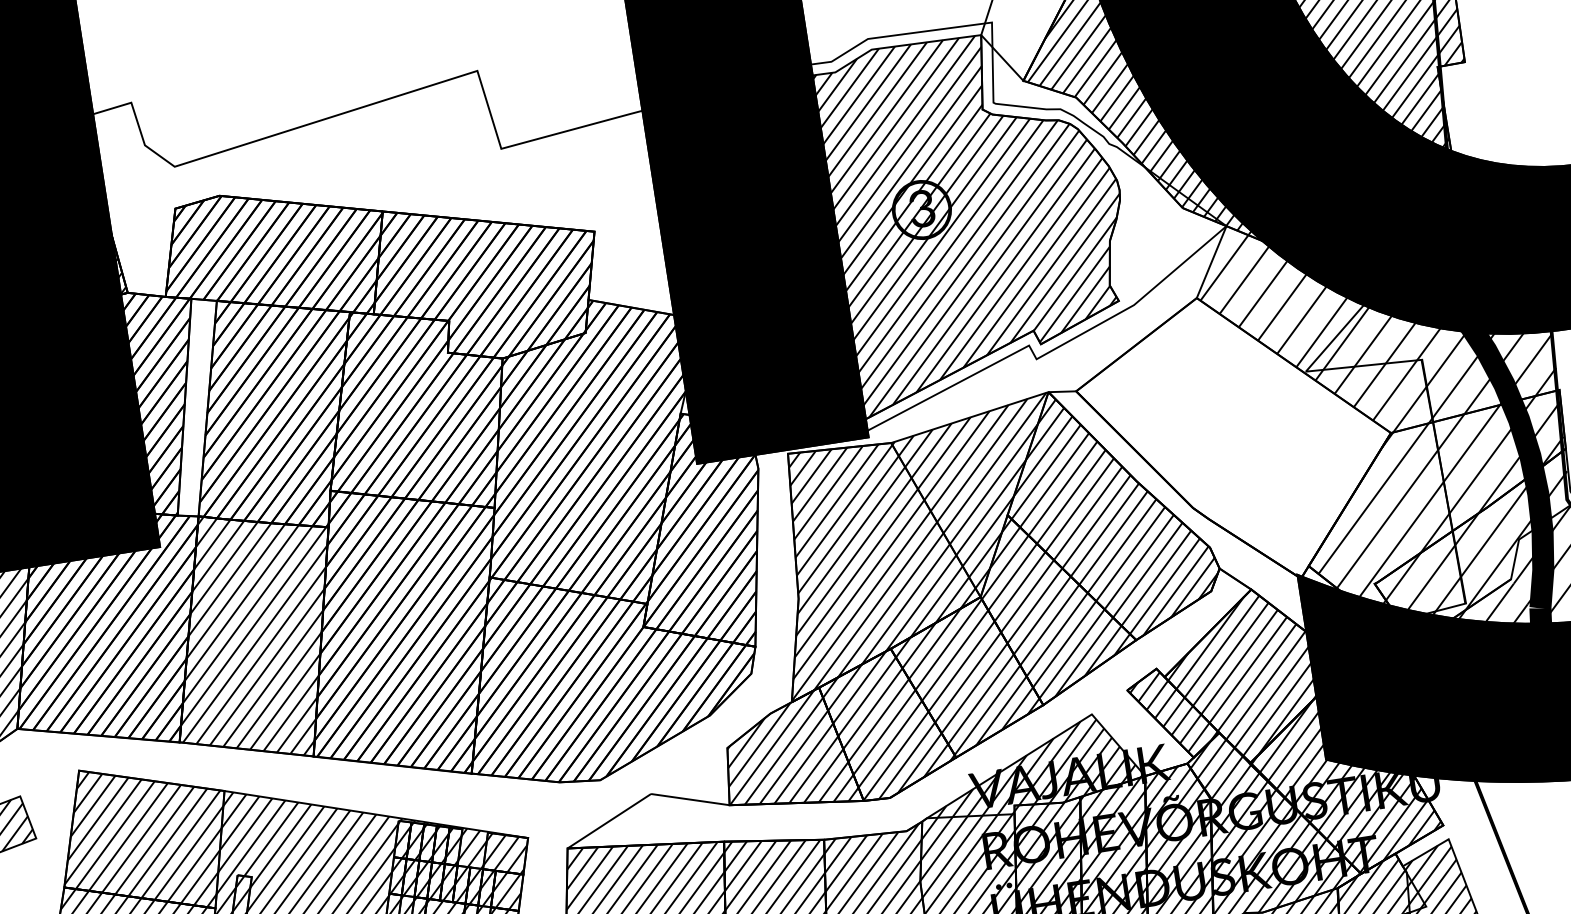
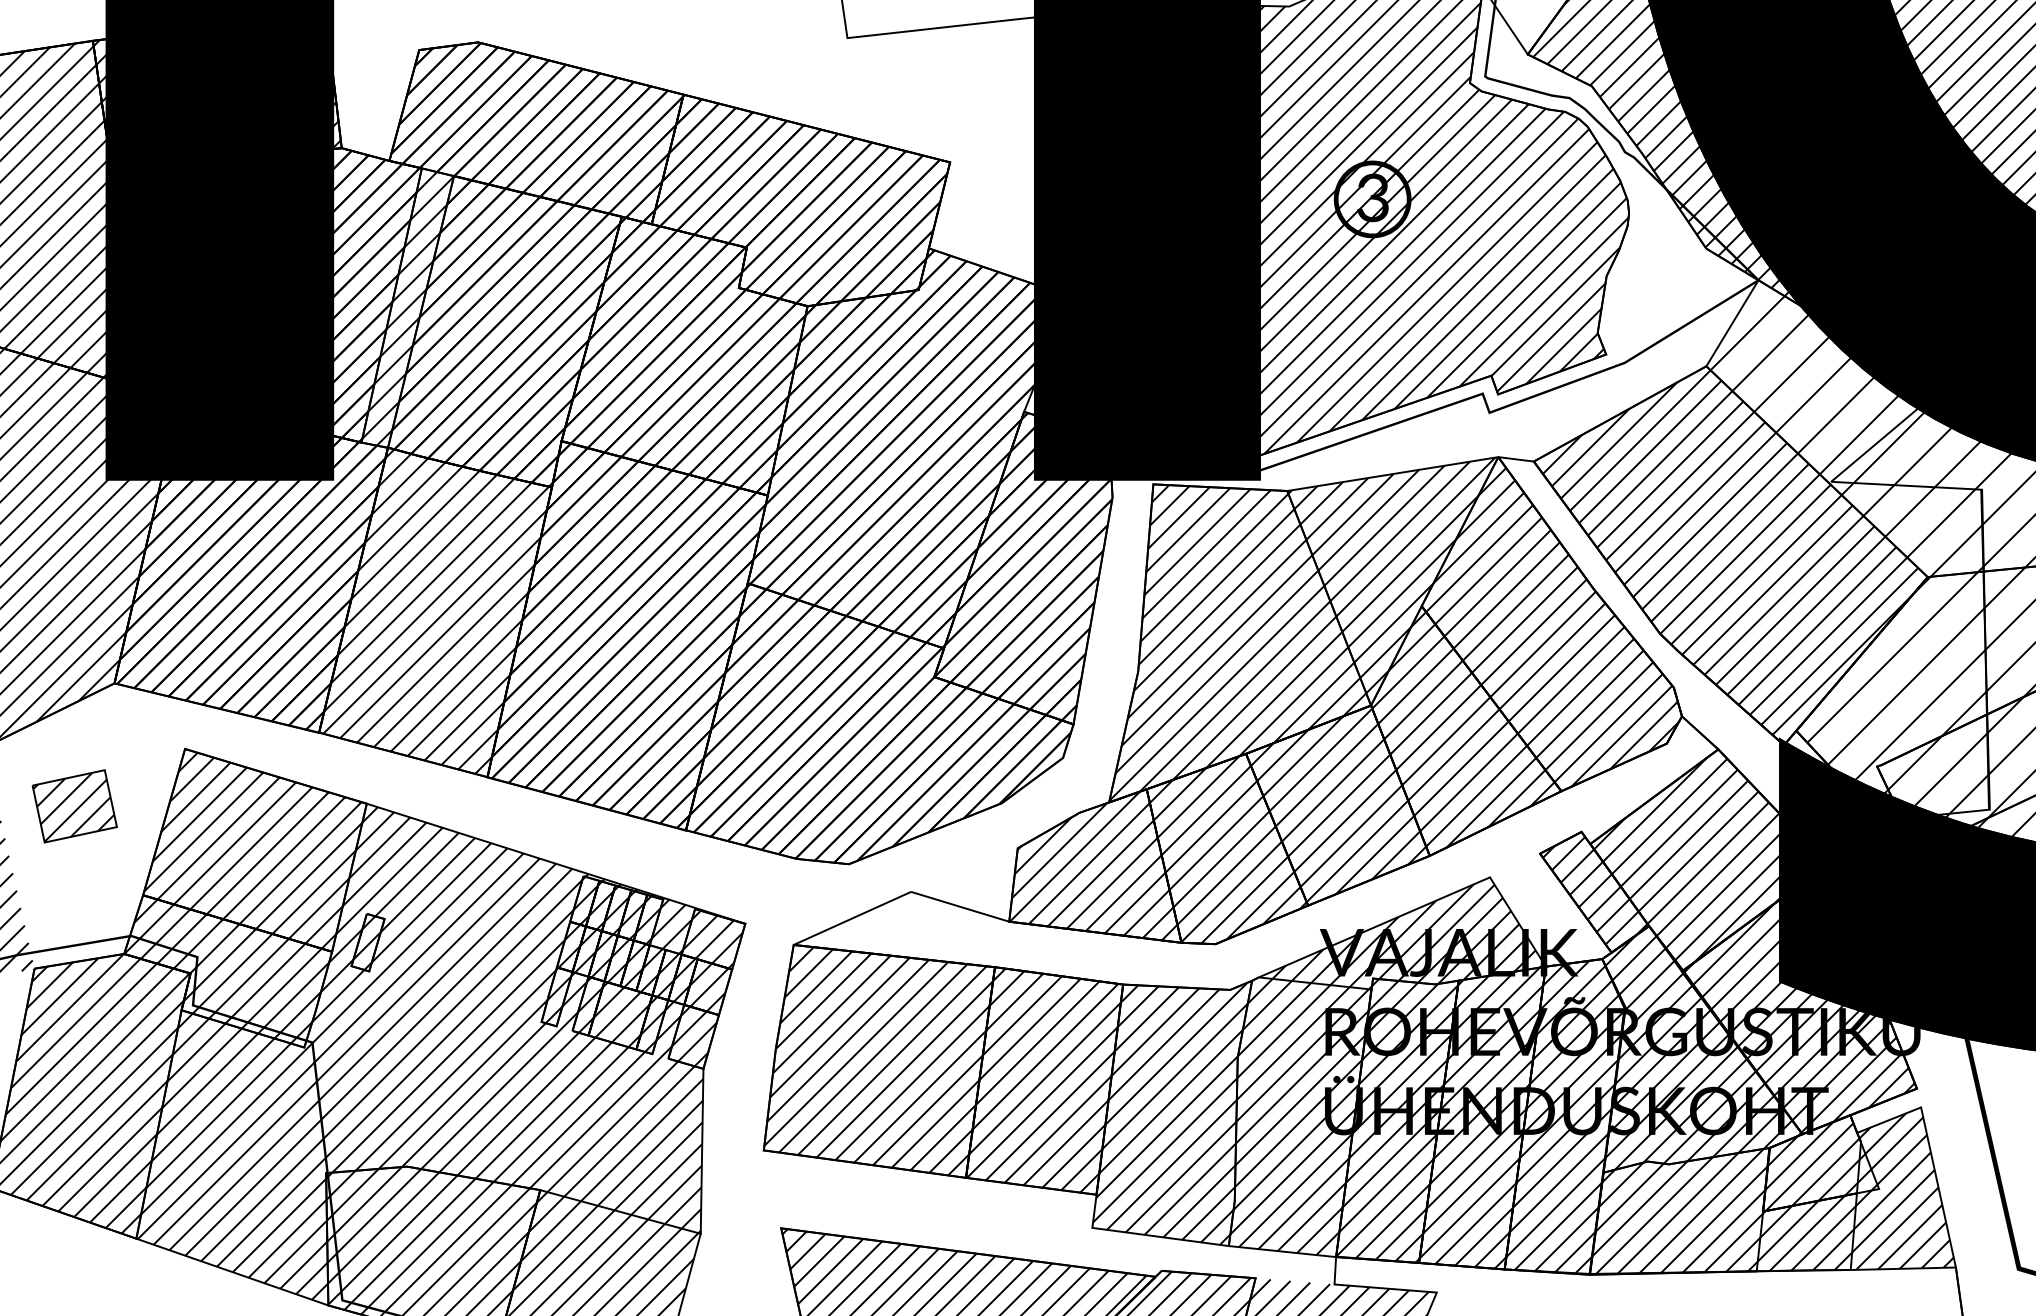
hatch: (197, 407) -> (407, 308), added
hatch: (1234, 442) -> (1725, 557), added

